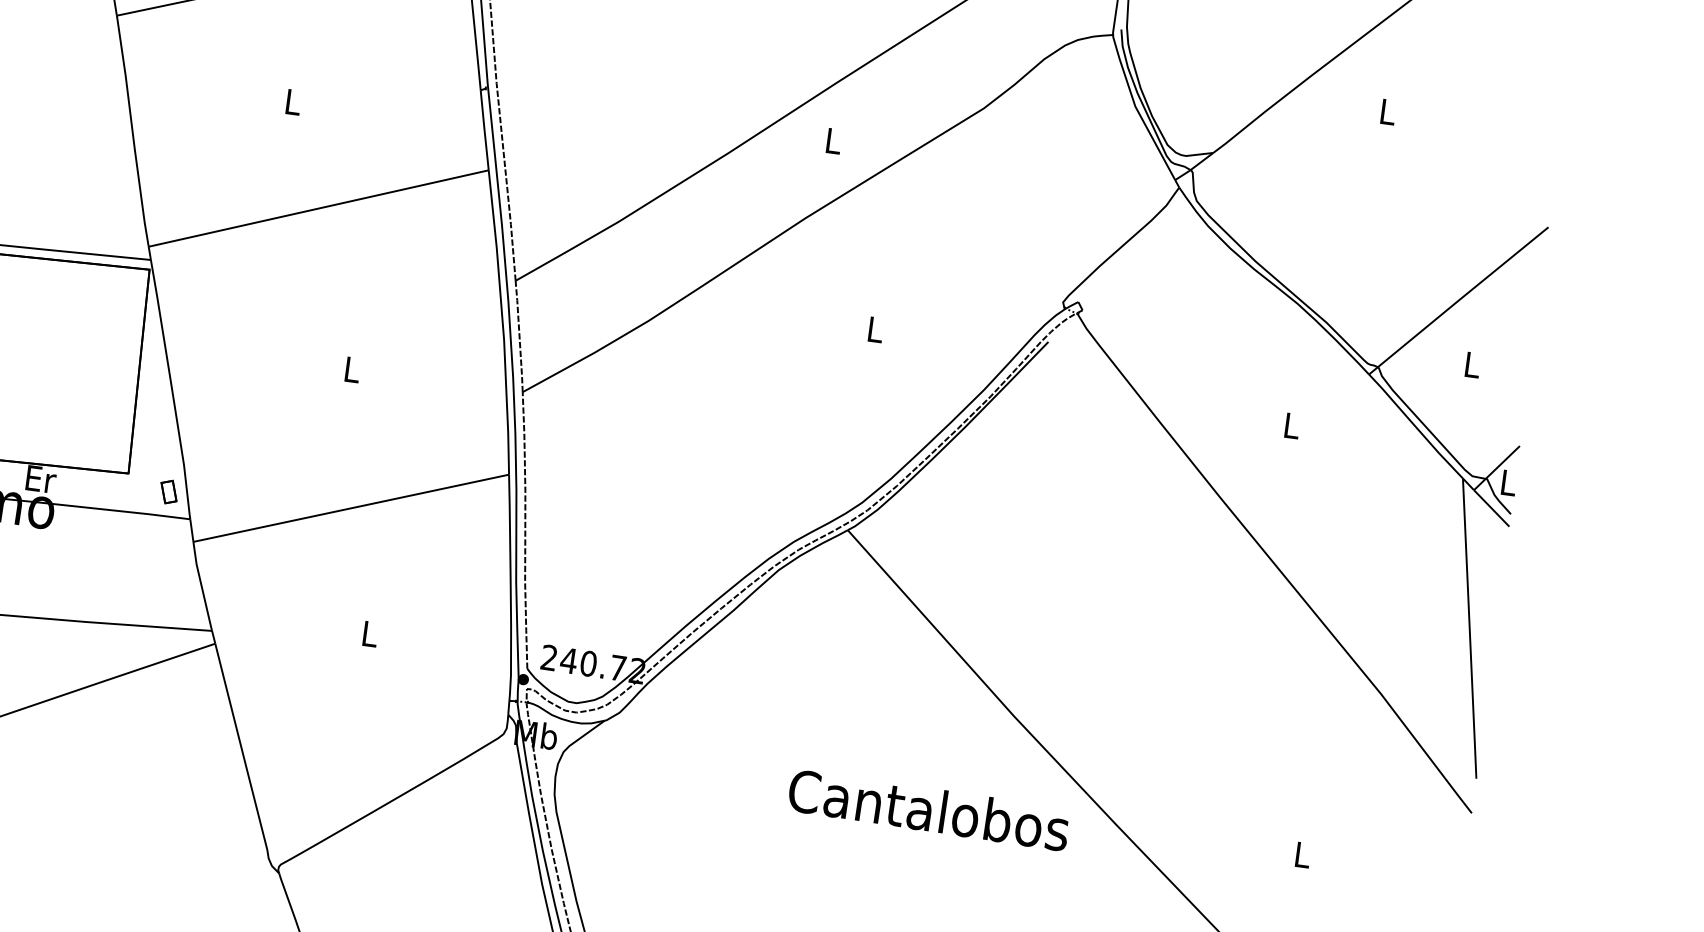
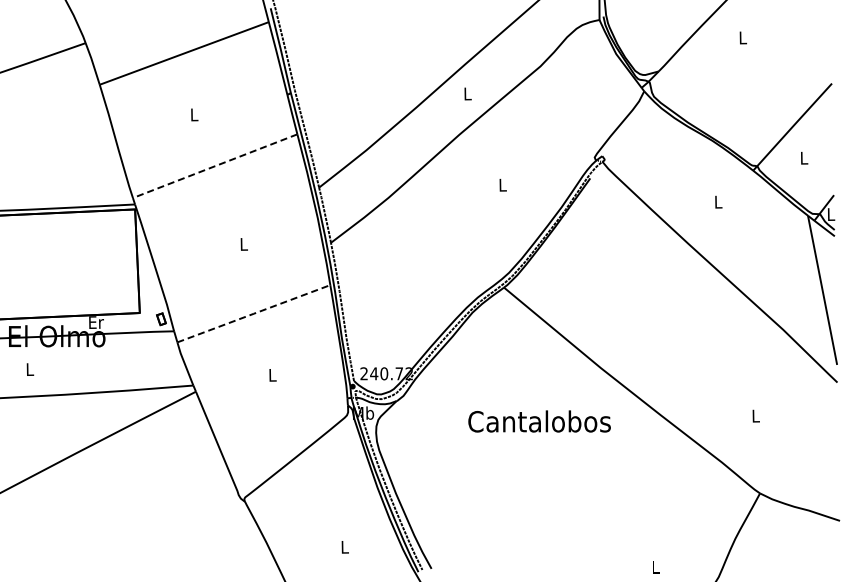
line: (319, 209) -> (215, 166), solid -> dashed
line: (350, 507) -> (253, 313), solid -> dashed
text: (928, 809) -> (539, 421), moved

